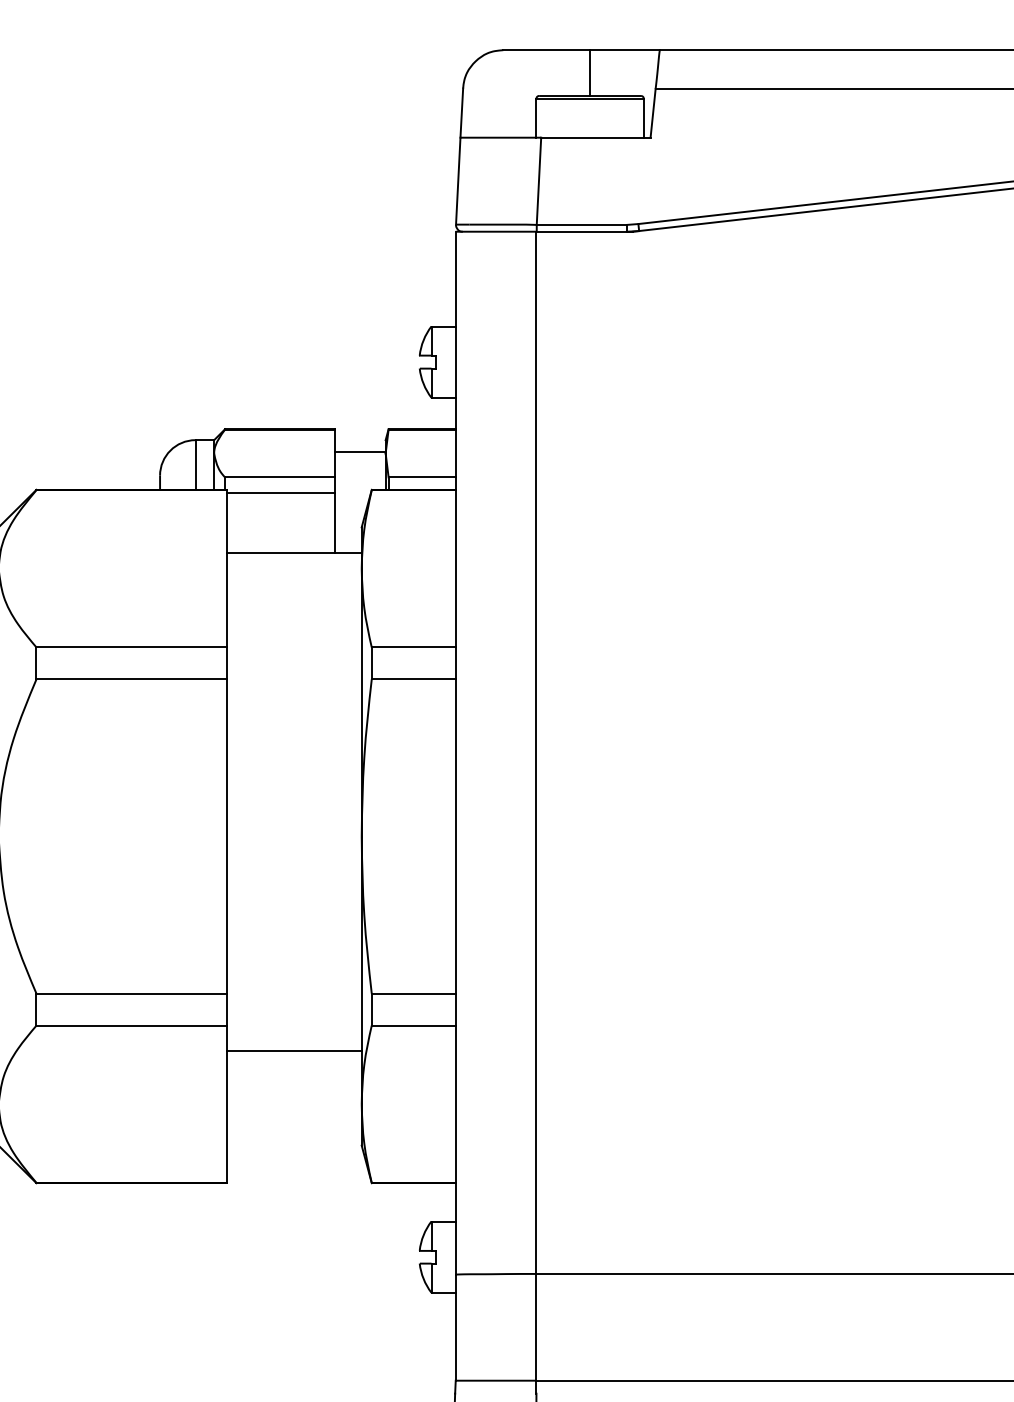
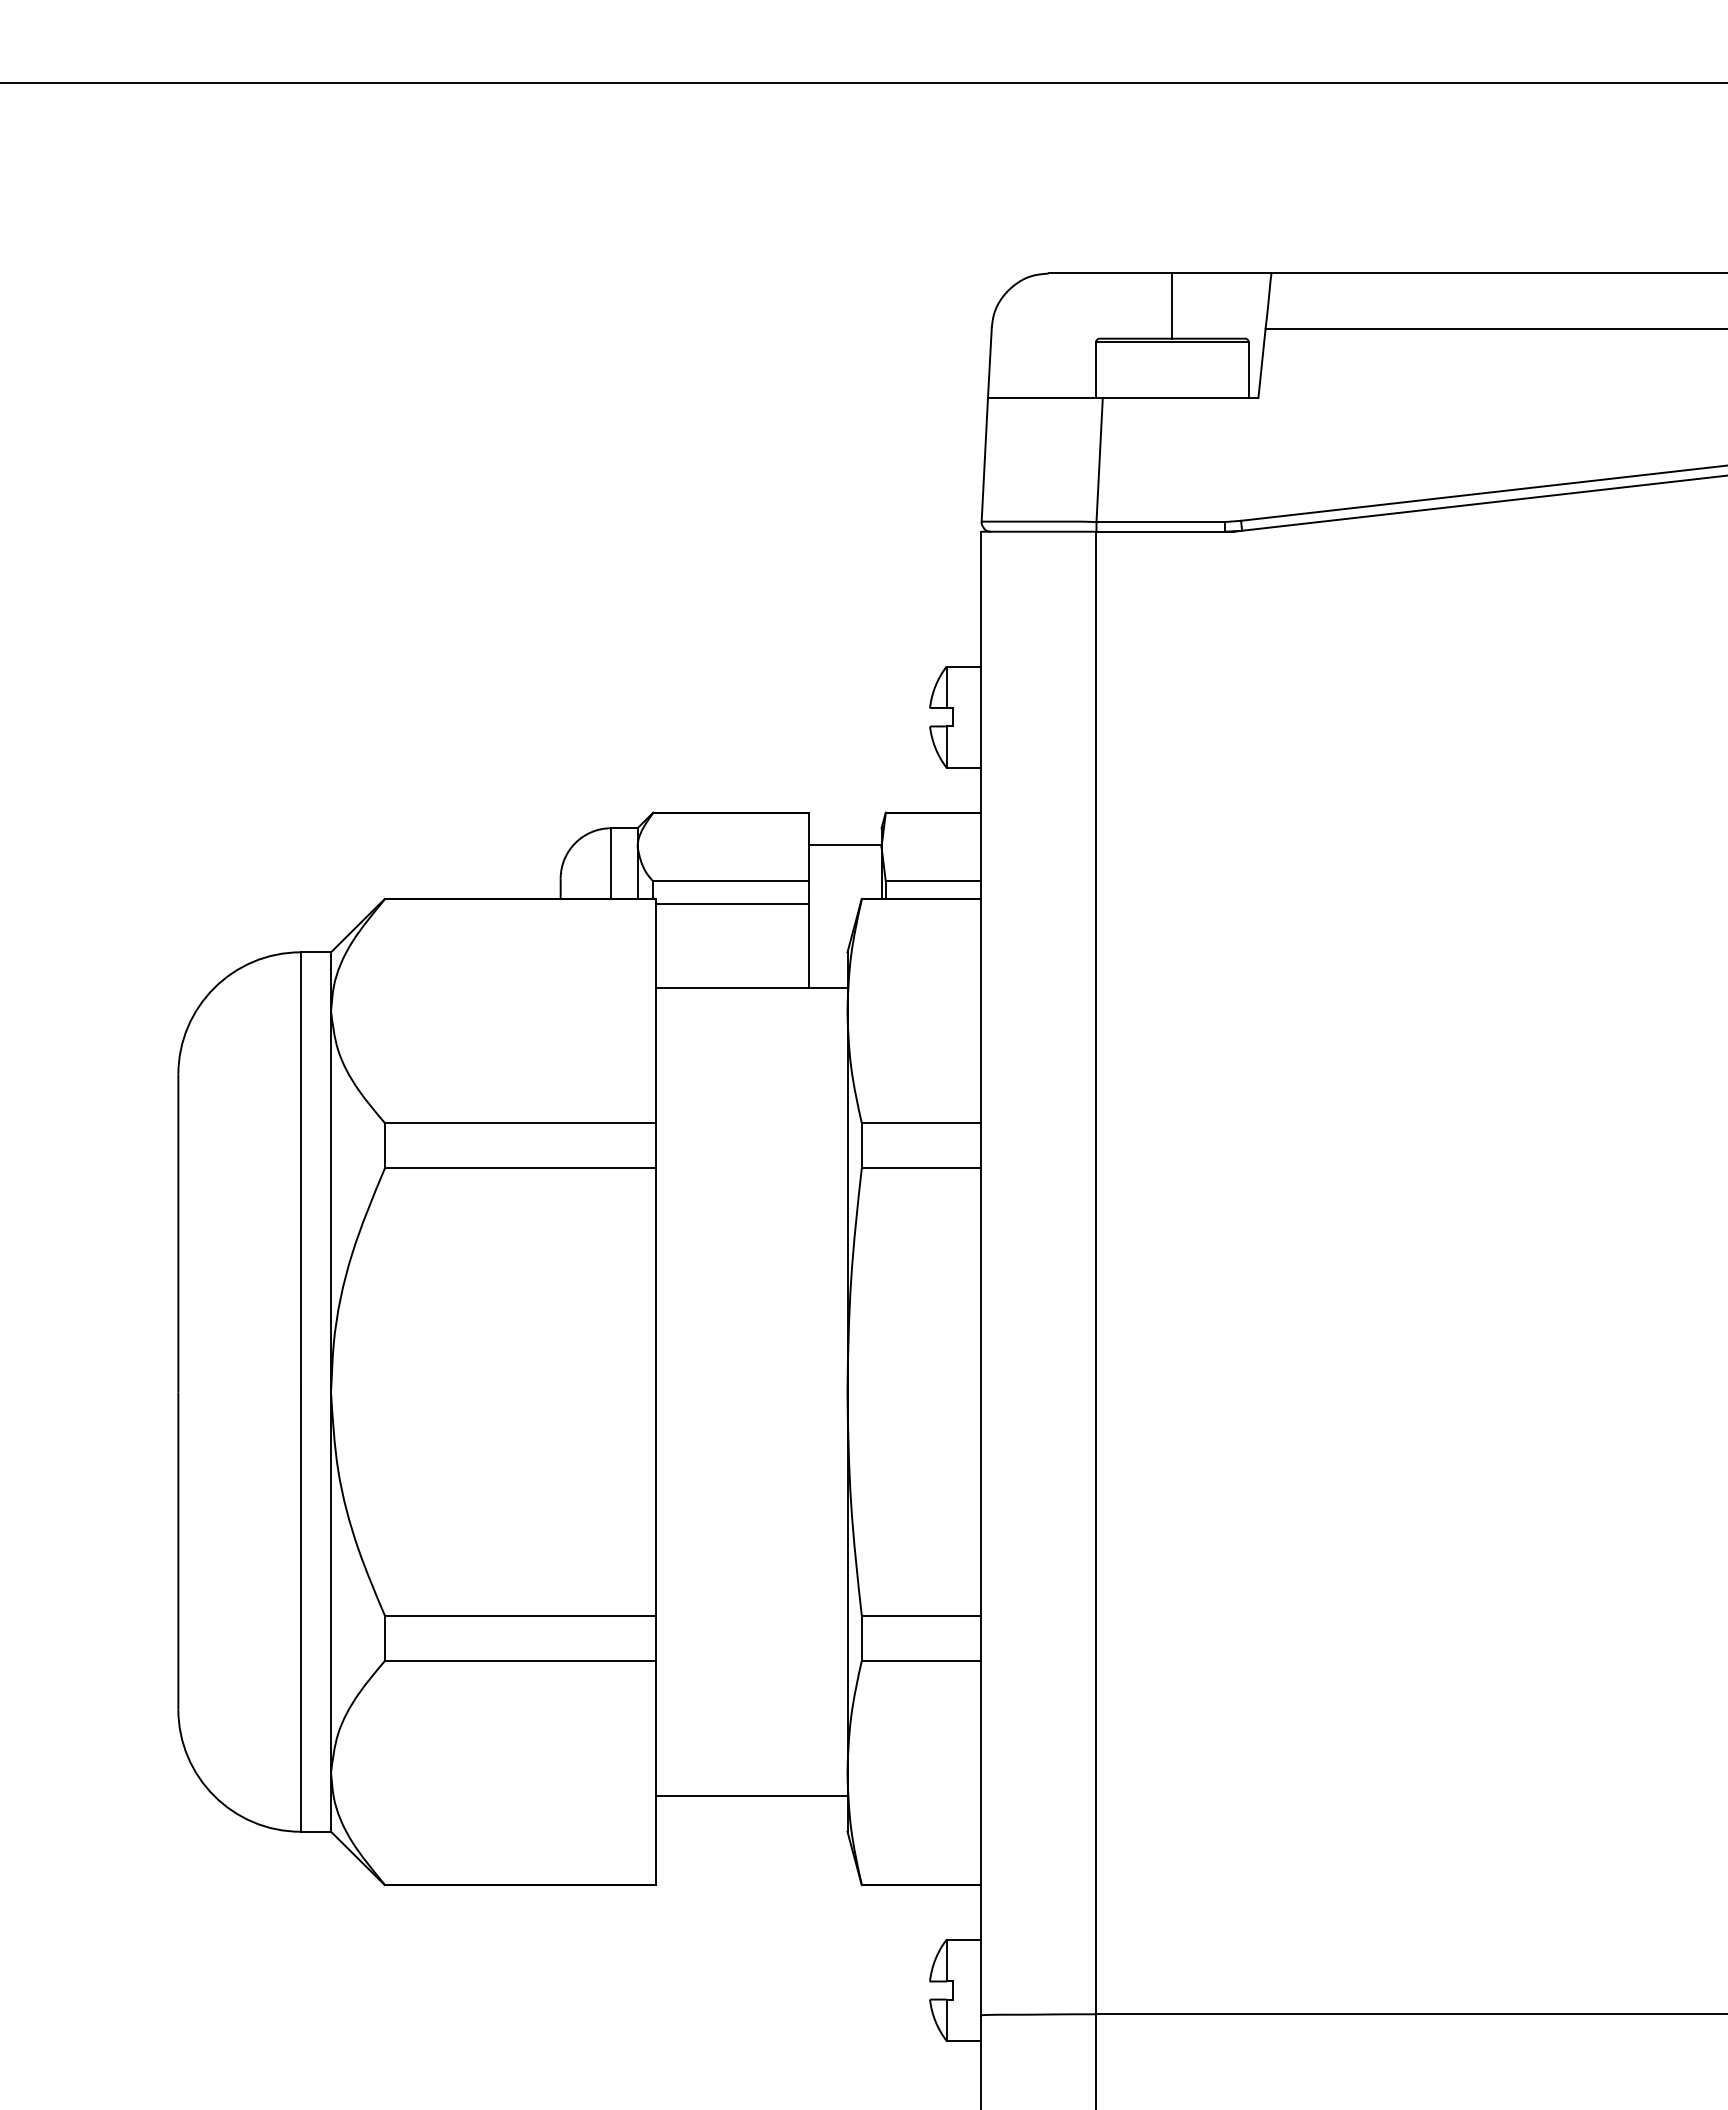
line: (294, 1050) -> (751, 1795), moved

